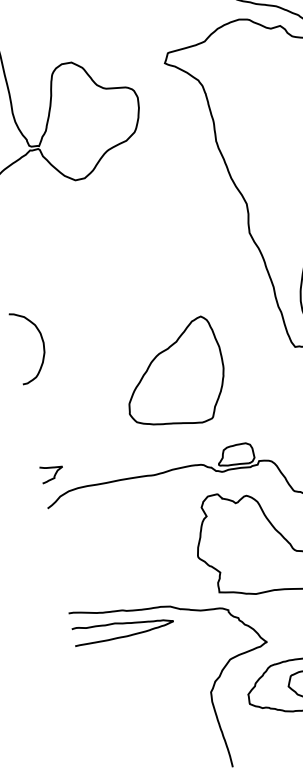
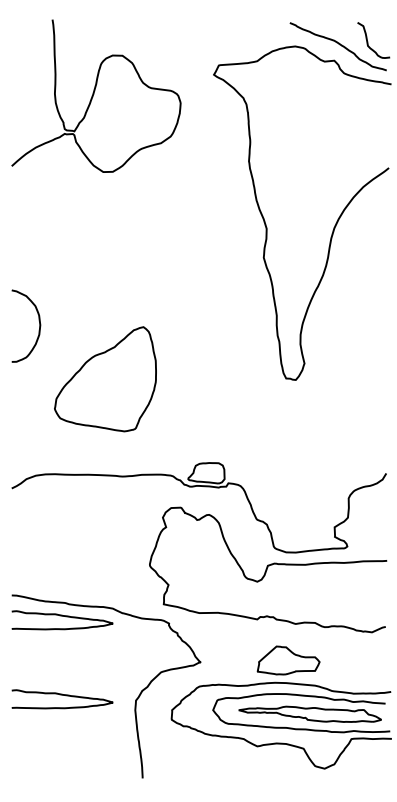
part: (173, 375) -> (105, 379), moved
curve: (53, 474) -> (24, 456), removed
curve: (137, 701) -> (62, 695), added

